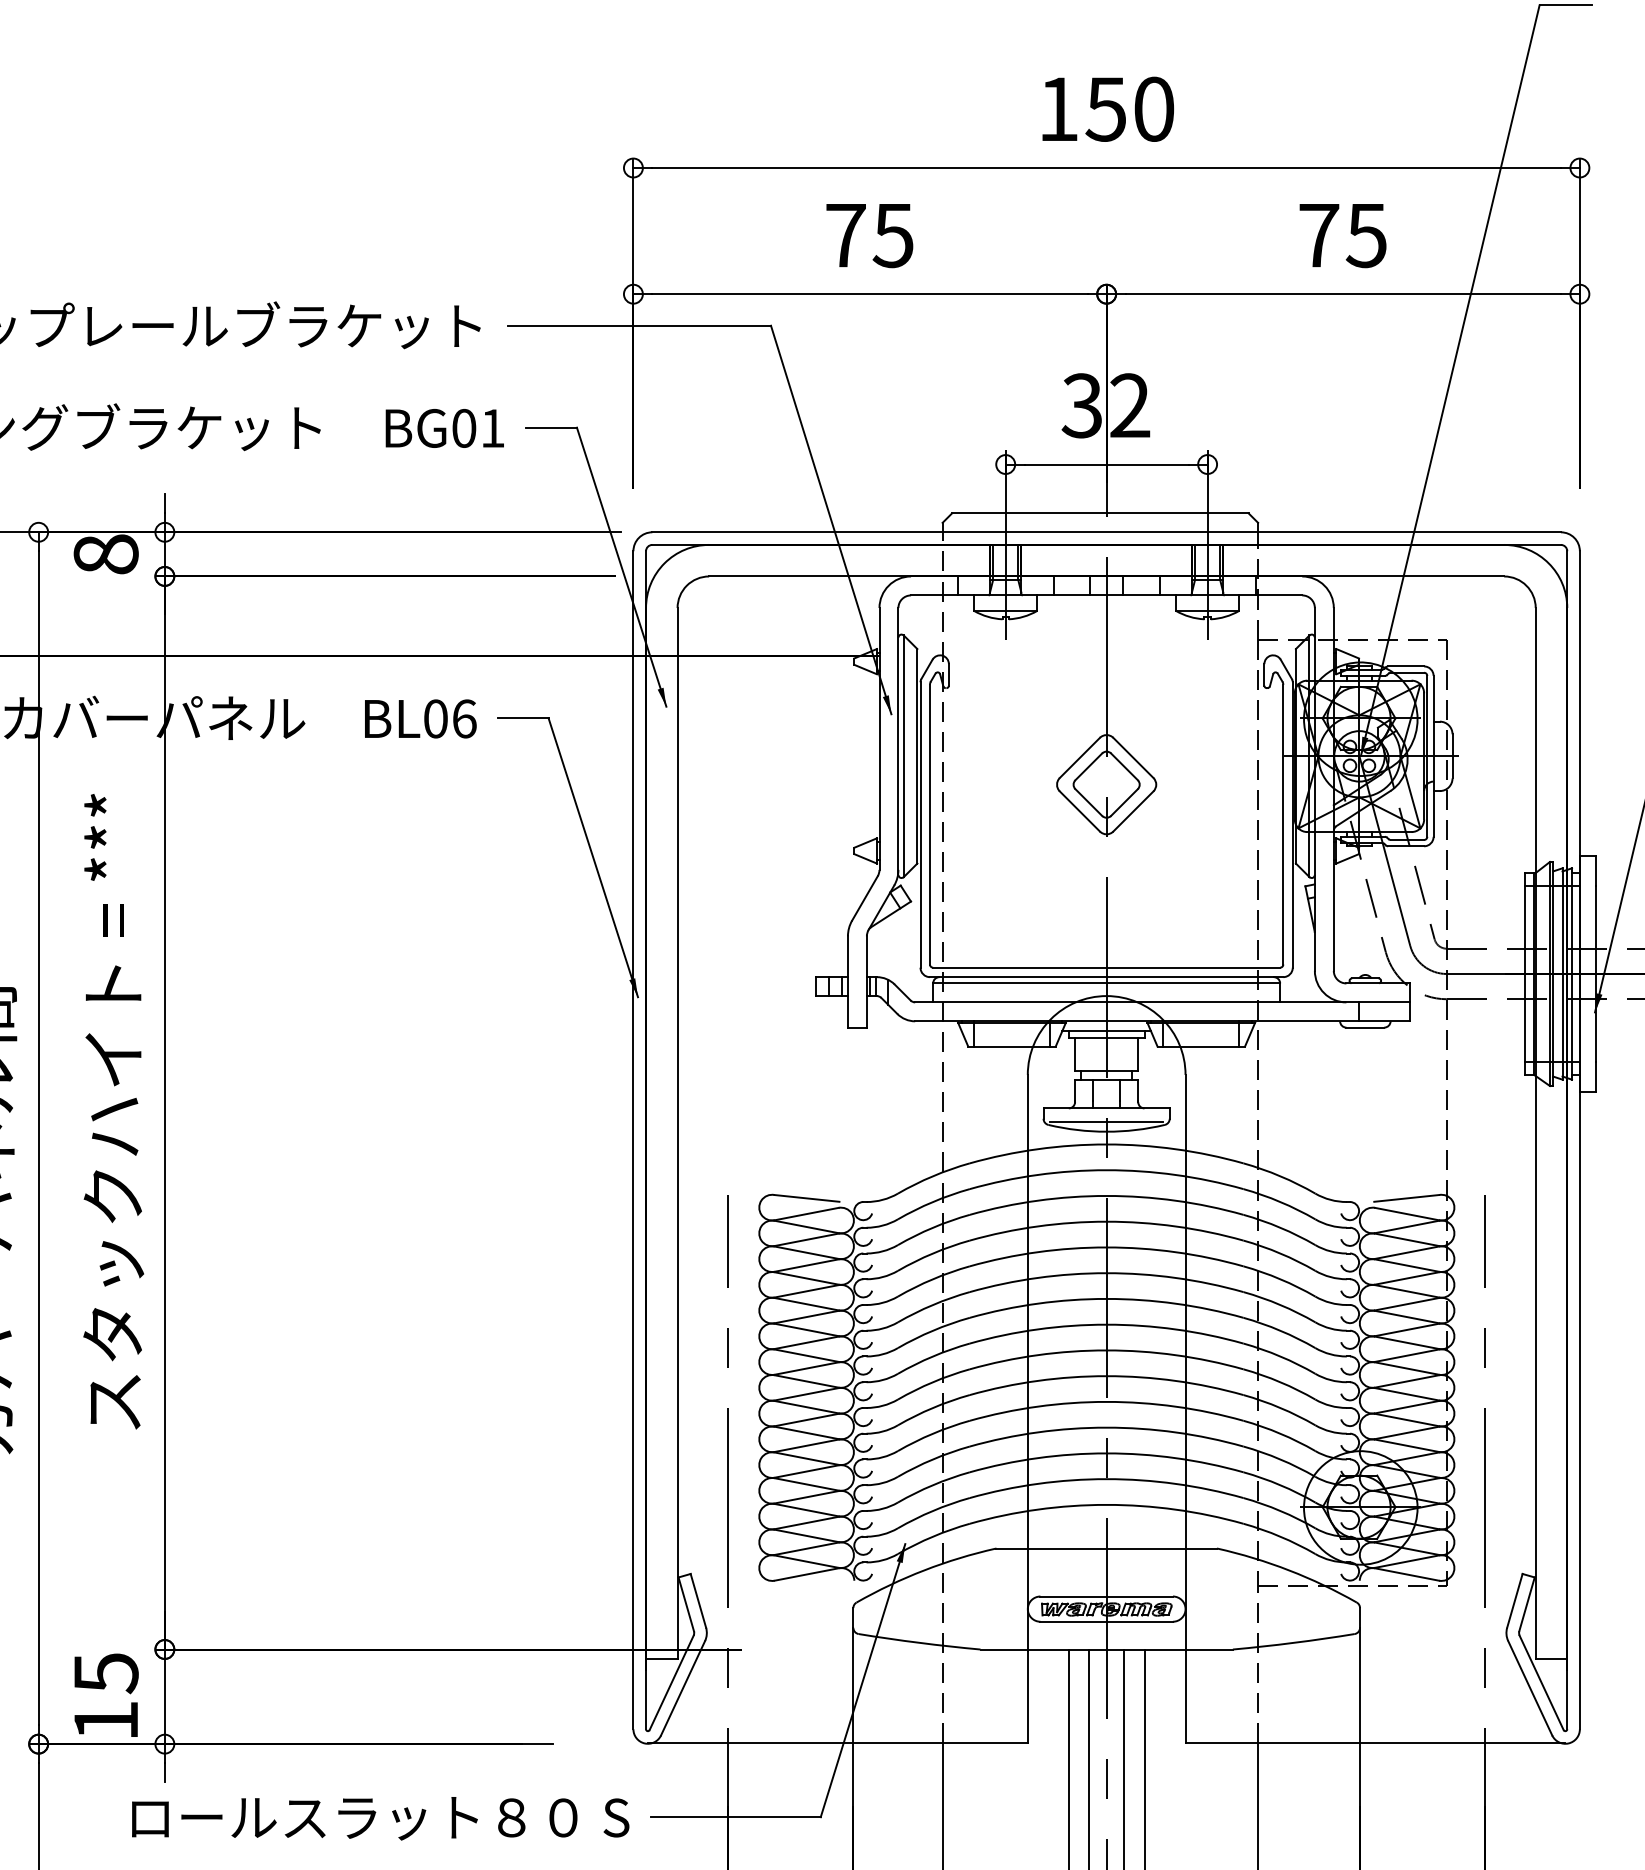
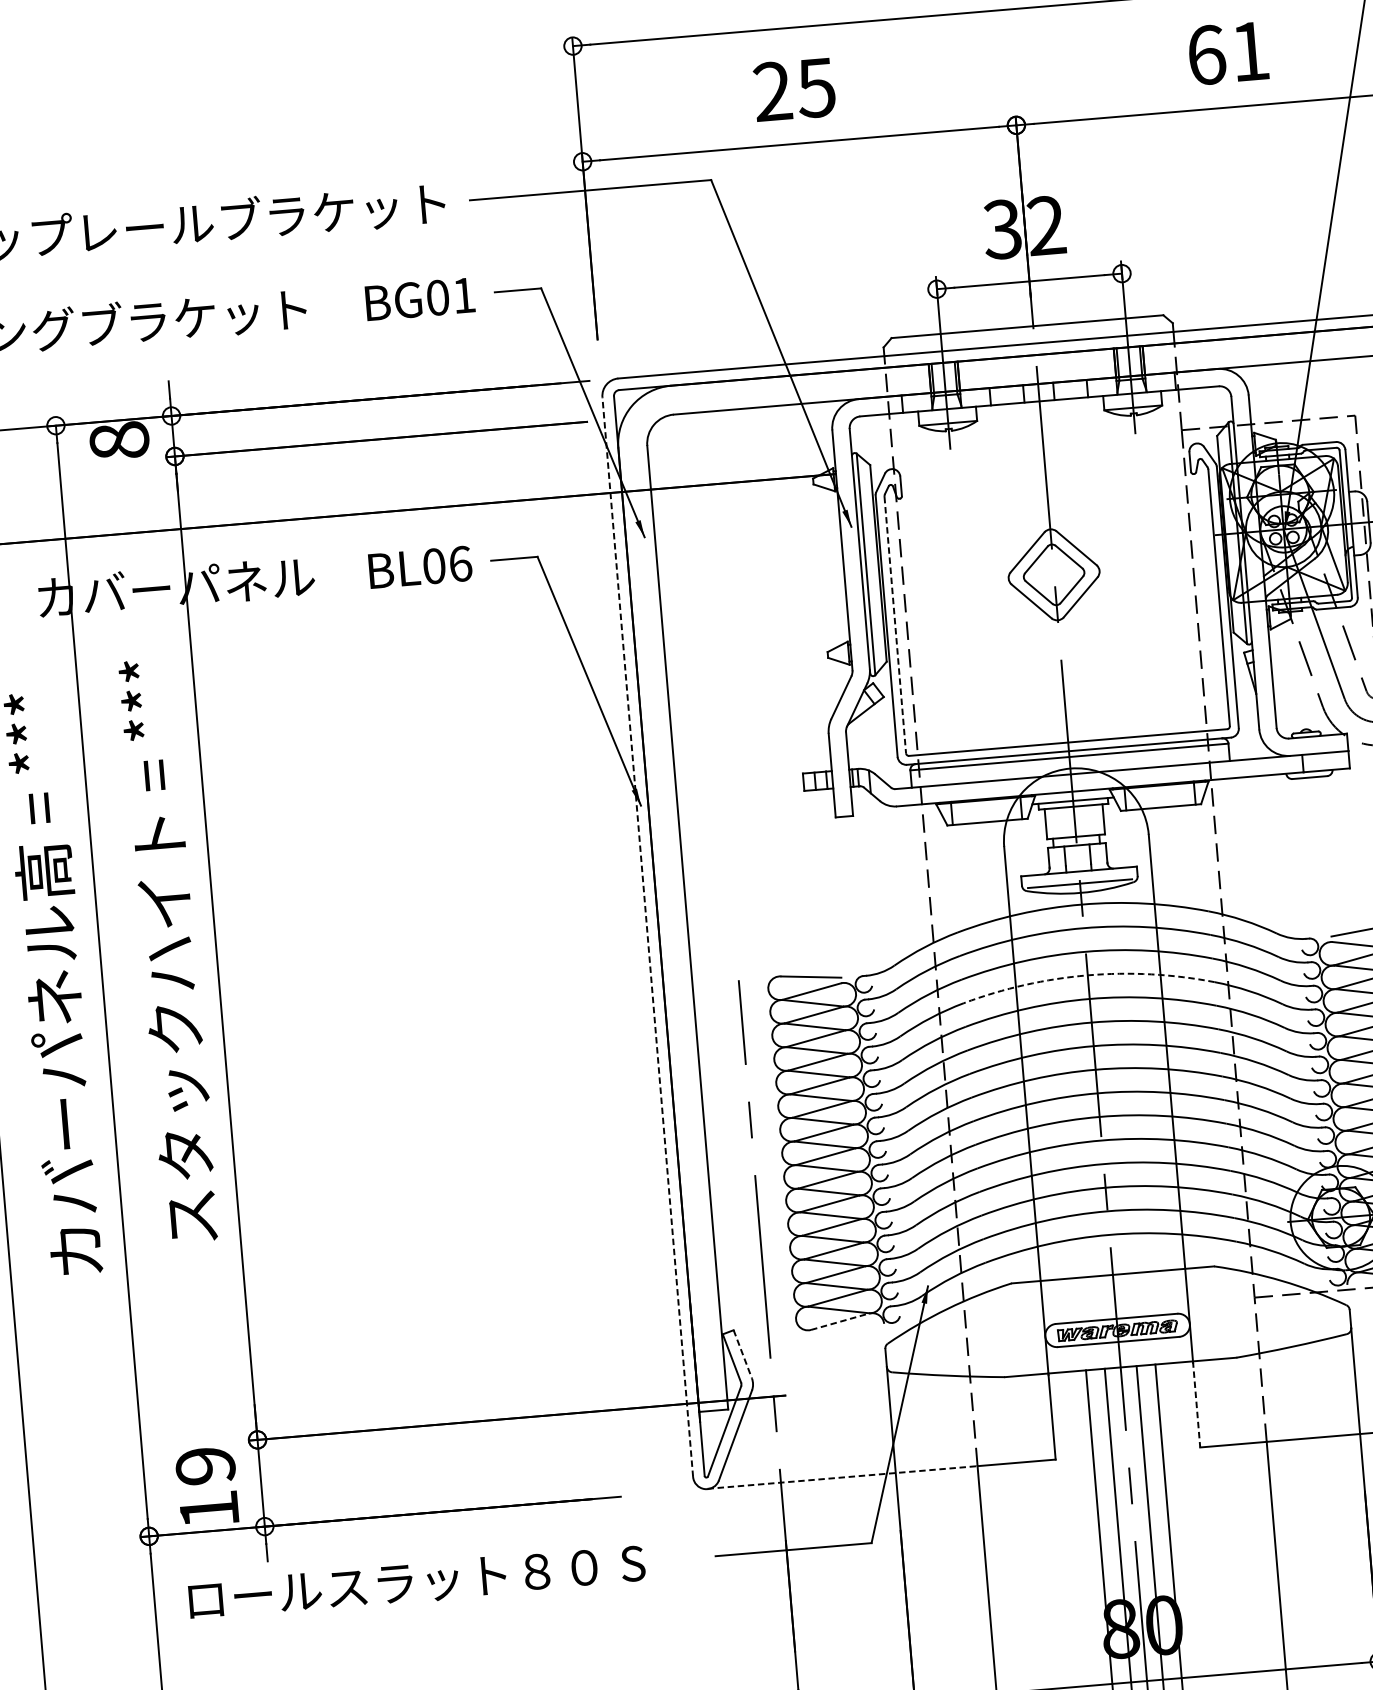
text: (845, 235) -> (772, 91), 75 -> 25
text: (1342, 235) -> (1228, 53), 75 -> 61
line: (929, 824) -> (894, 624), solid -> dashed
line: (633, 1139) -> (647, 936), solid -> dashed
arc: (1106, 1221) -> (1087, 975), solid -> dashed
line: (806, 1574) -> (839, 1321), solid -> dashed
line: (698, 1601) -> (742, 1354), solid -> dashed
text: (105, 1673) -> (204, 1466), 15 -> 19
line: (1185, 1696) -> (1196, 1404), solid -> dashed
line: (795, 1743) -> (842, 1477), solid -> dashed
text: (380, 1818) -> (416, 1582), moved

